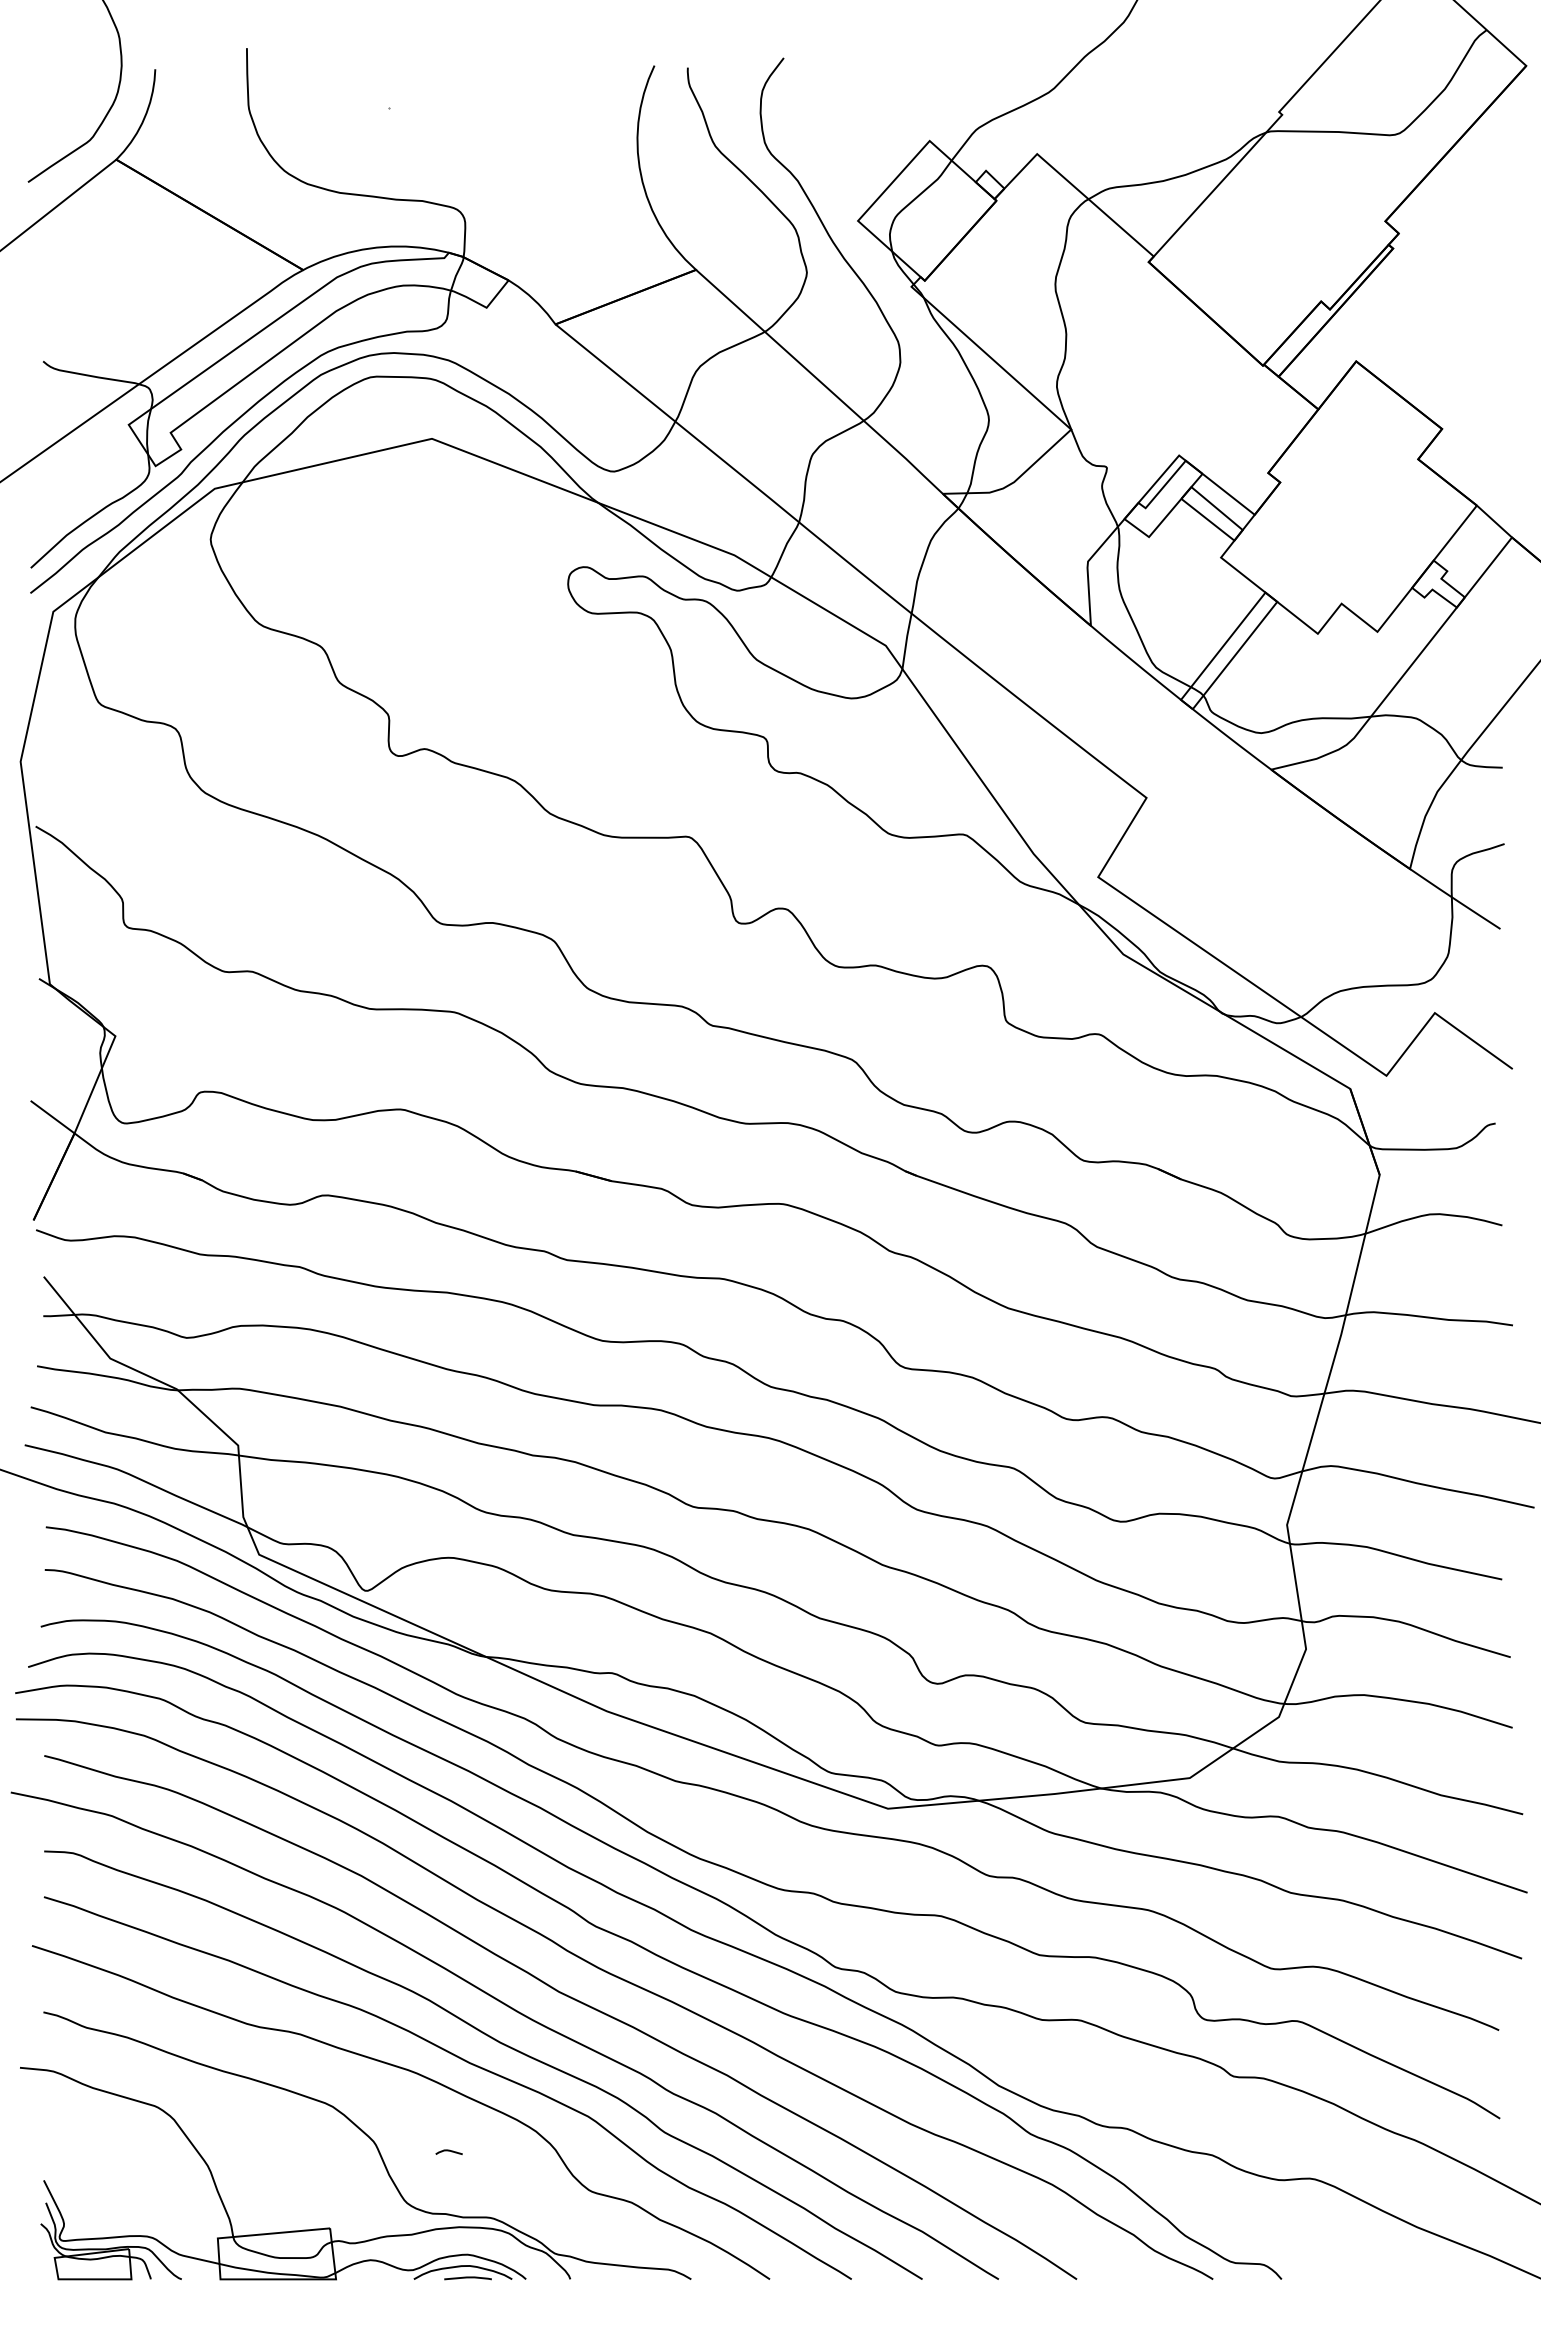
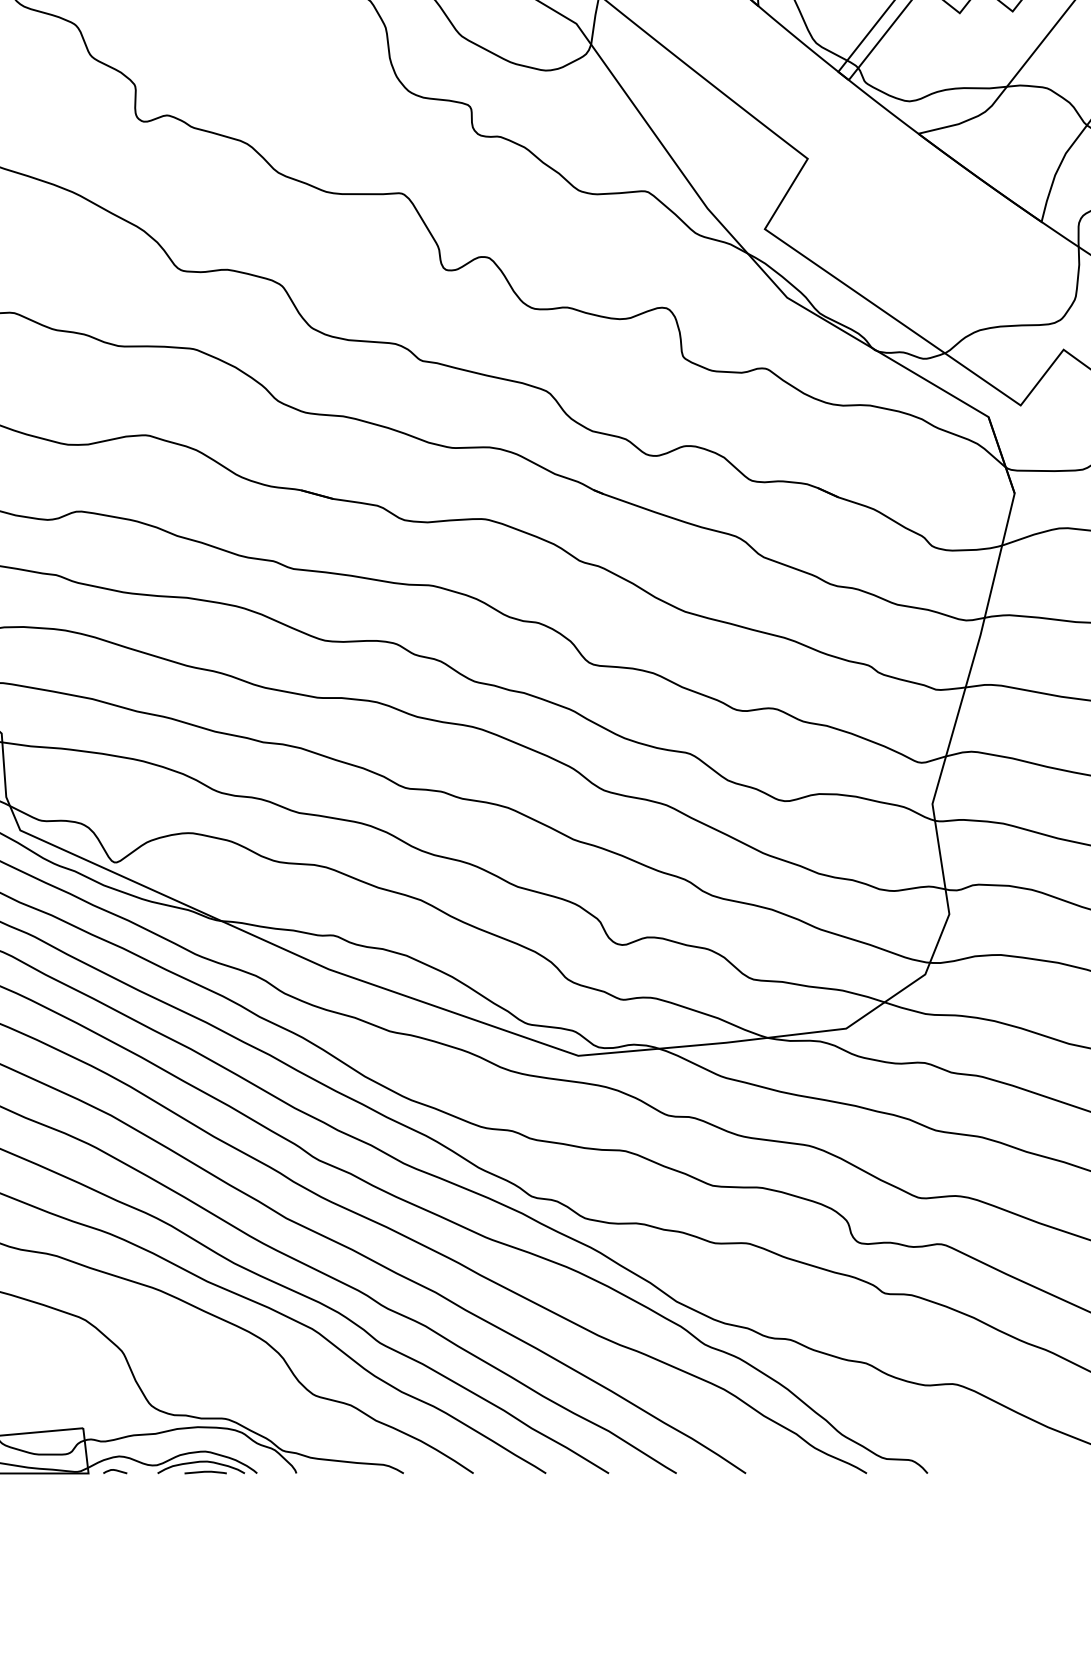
curve: (448, 2151) -> (114, 1470), moved

